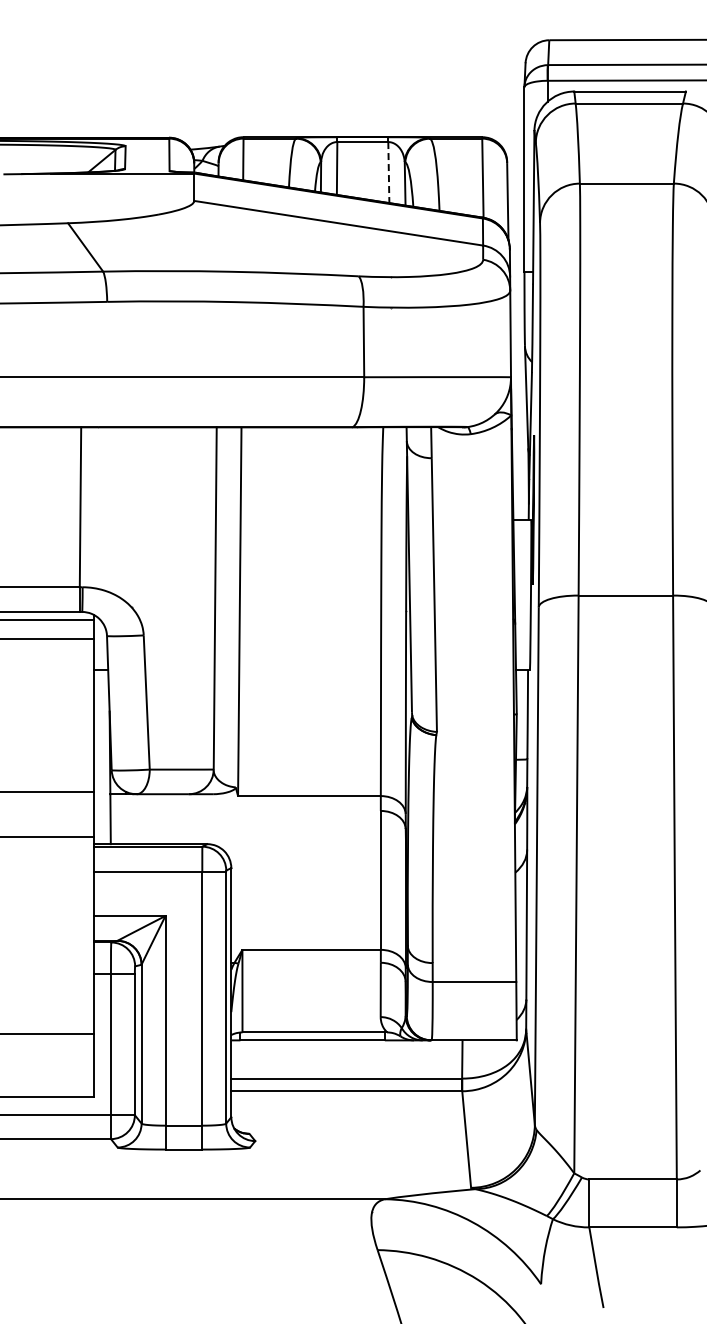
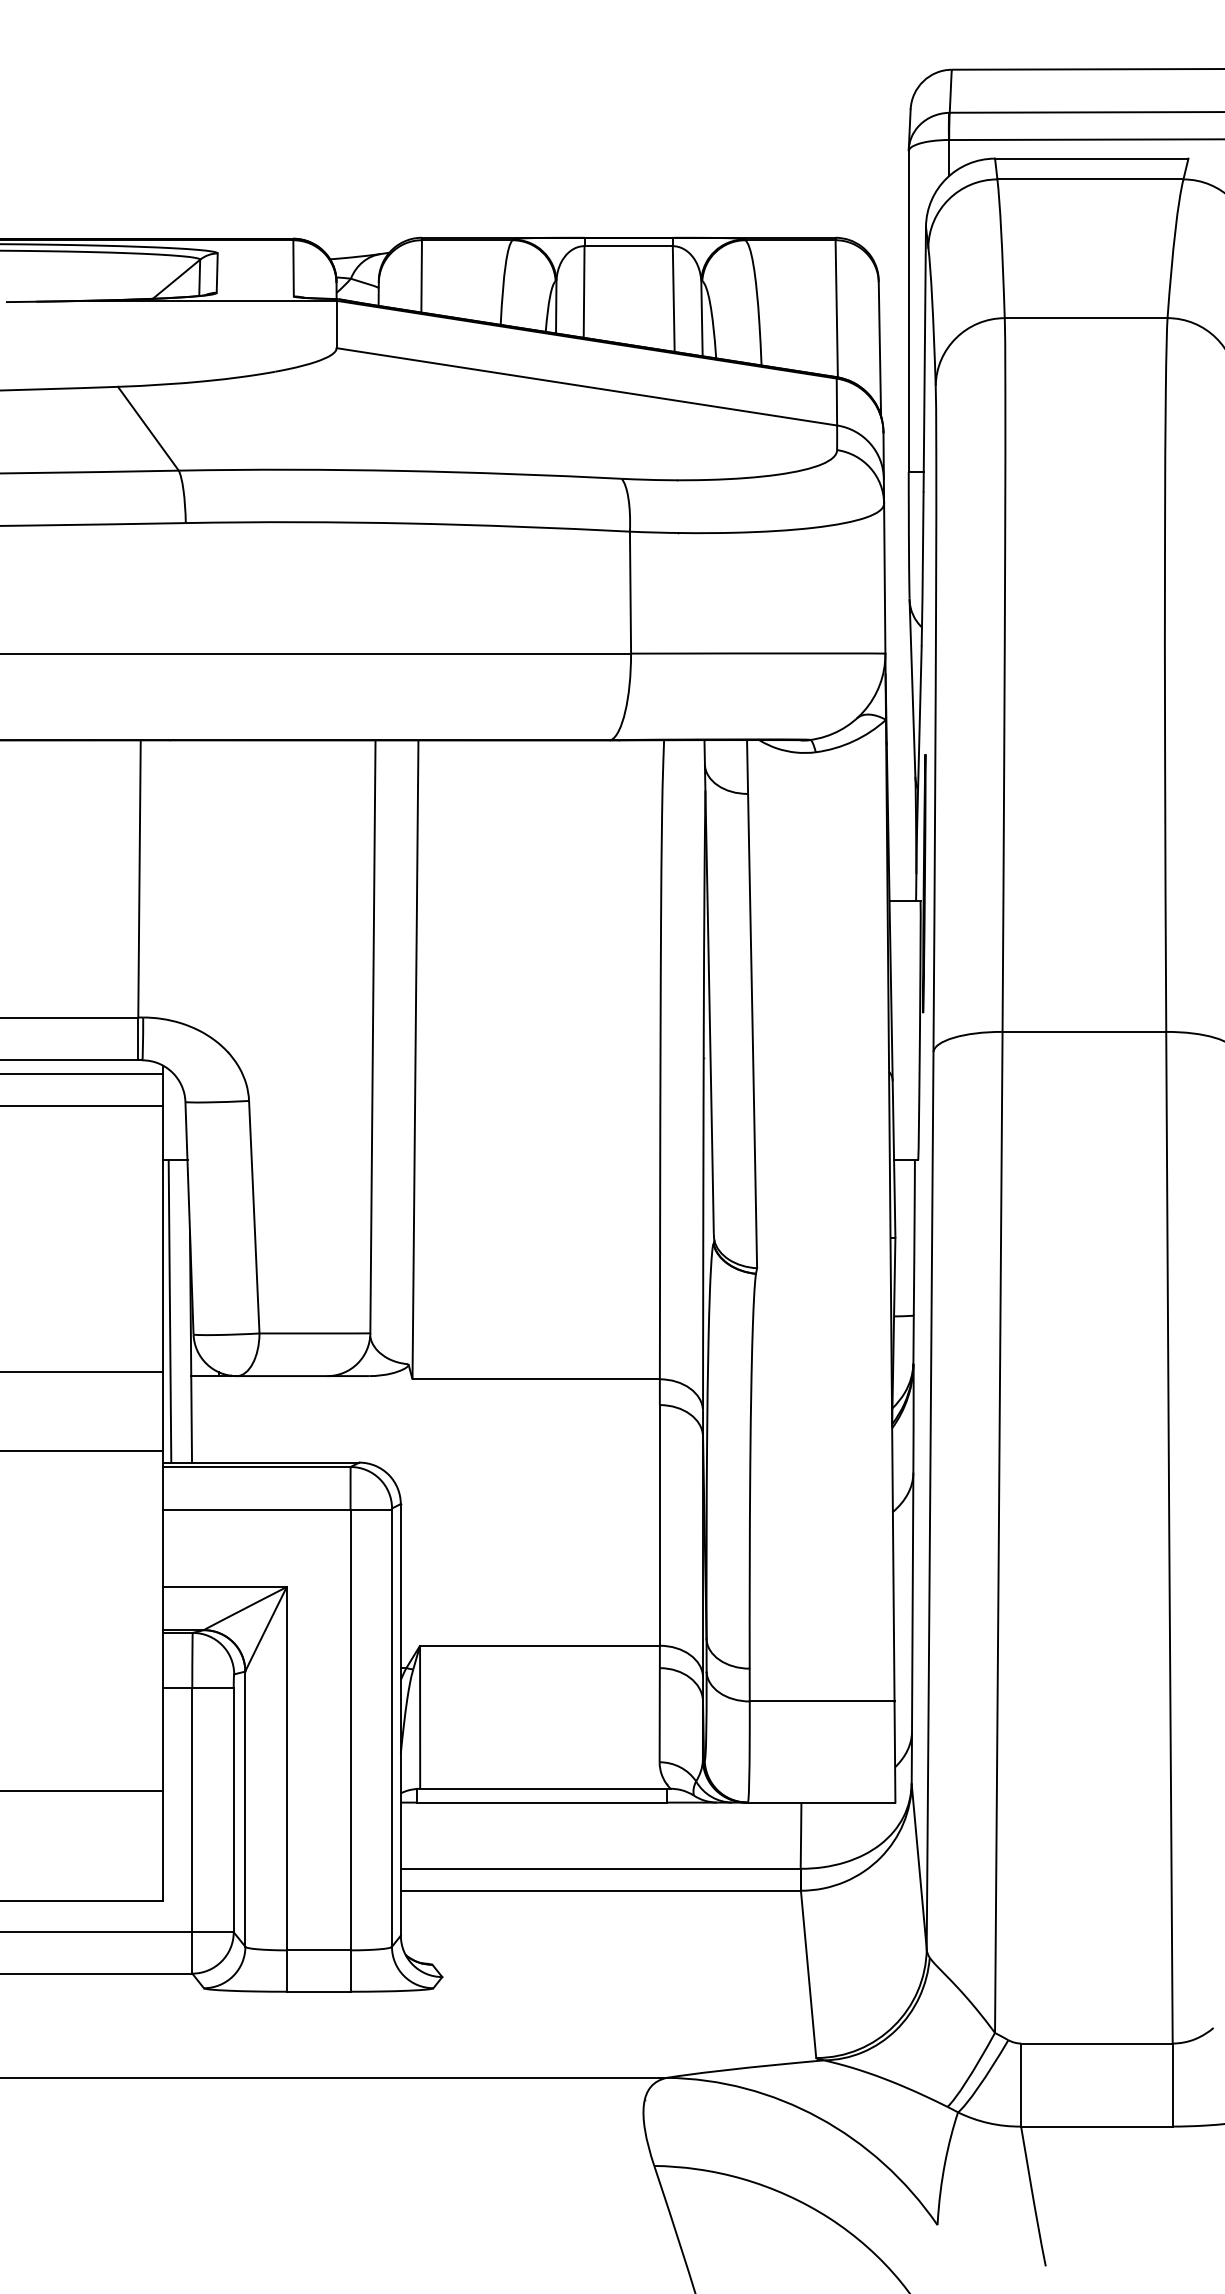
line: (388, 172) -> (673, 298), dashed -> solid
line: (97, 756) -> (168, 1310), added

